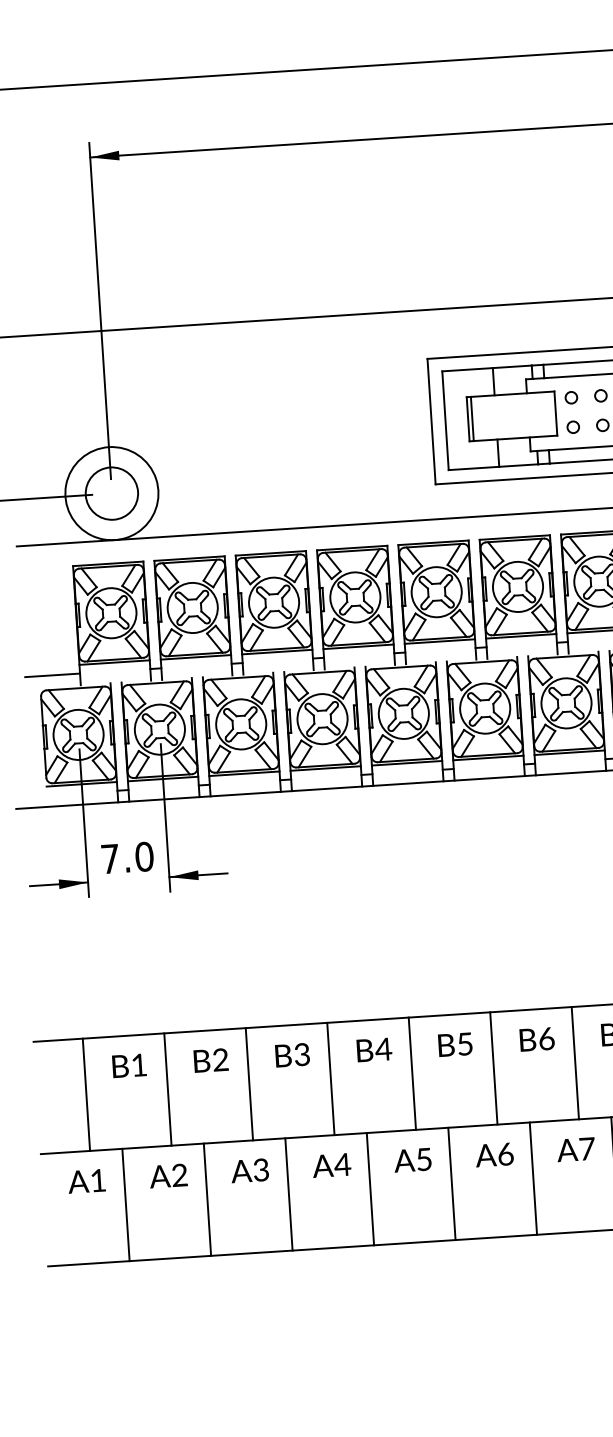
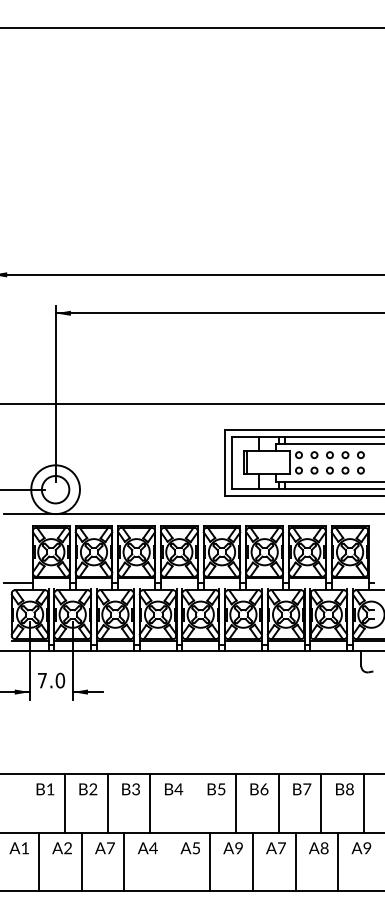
line: (413, 1072) -> (193, 802), removed
line: (85, 1093) -> (21, 802), removed
text: (506, 1154) -> (239, 848), A6 -> A9
text: (260, 1170) -> (110, 848), A3 -> A7
line: (370, 1188) -> (167, 861), removed

